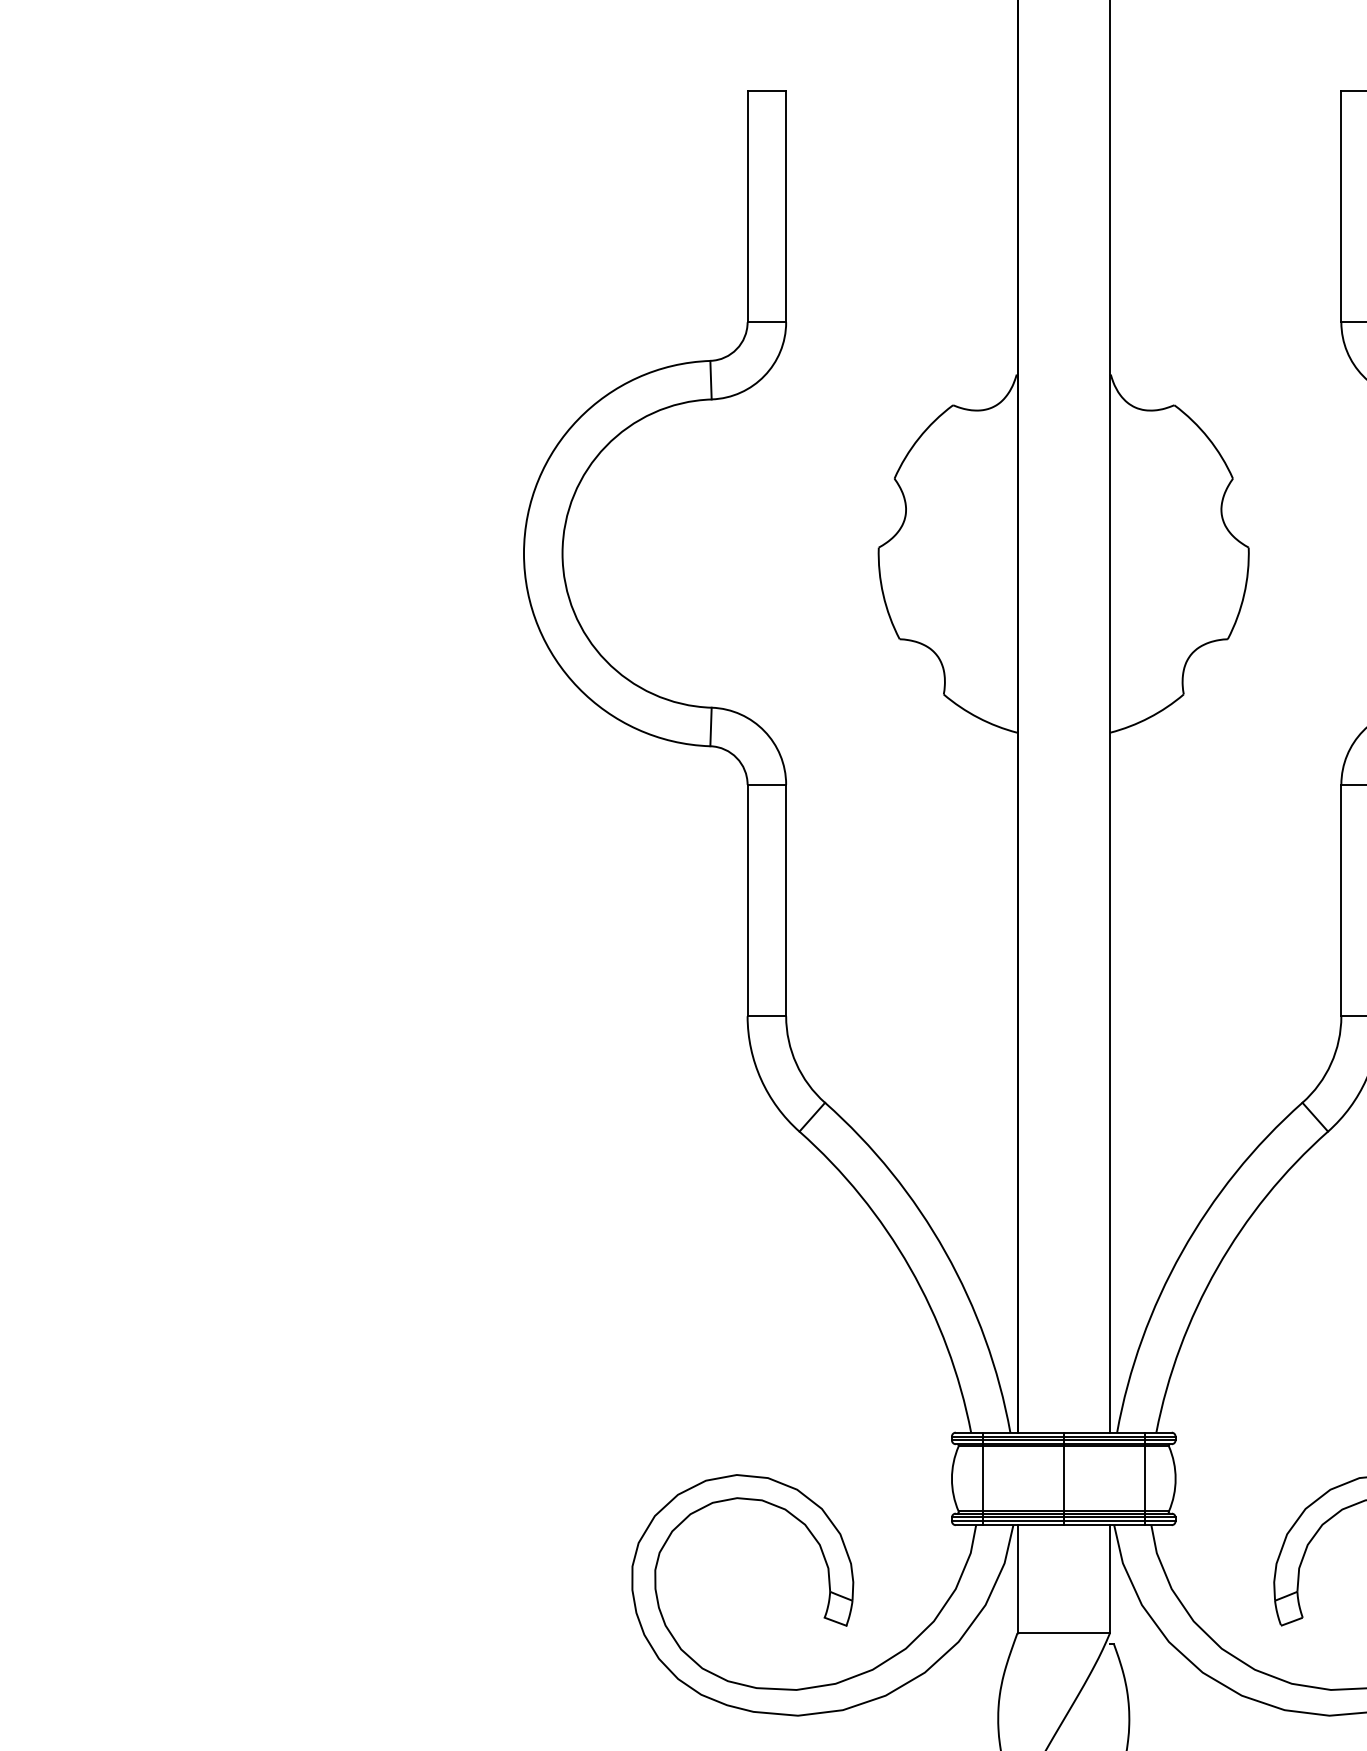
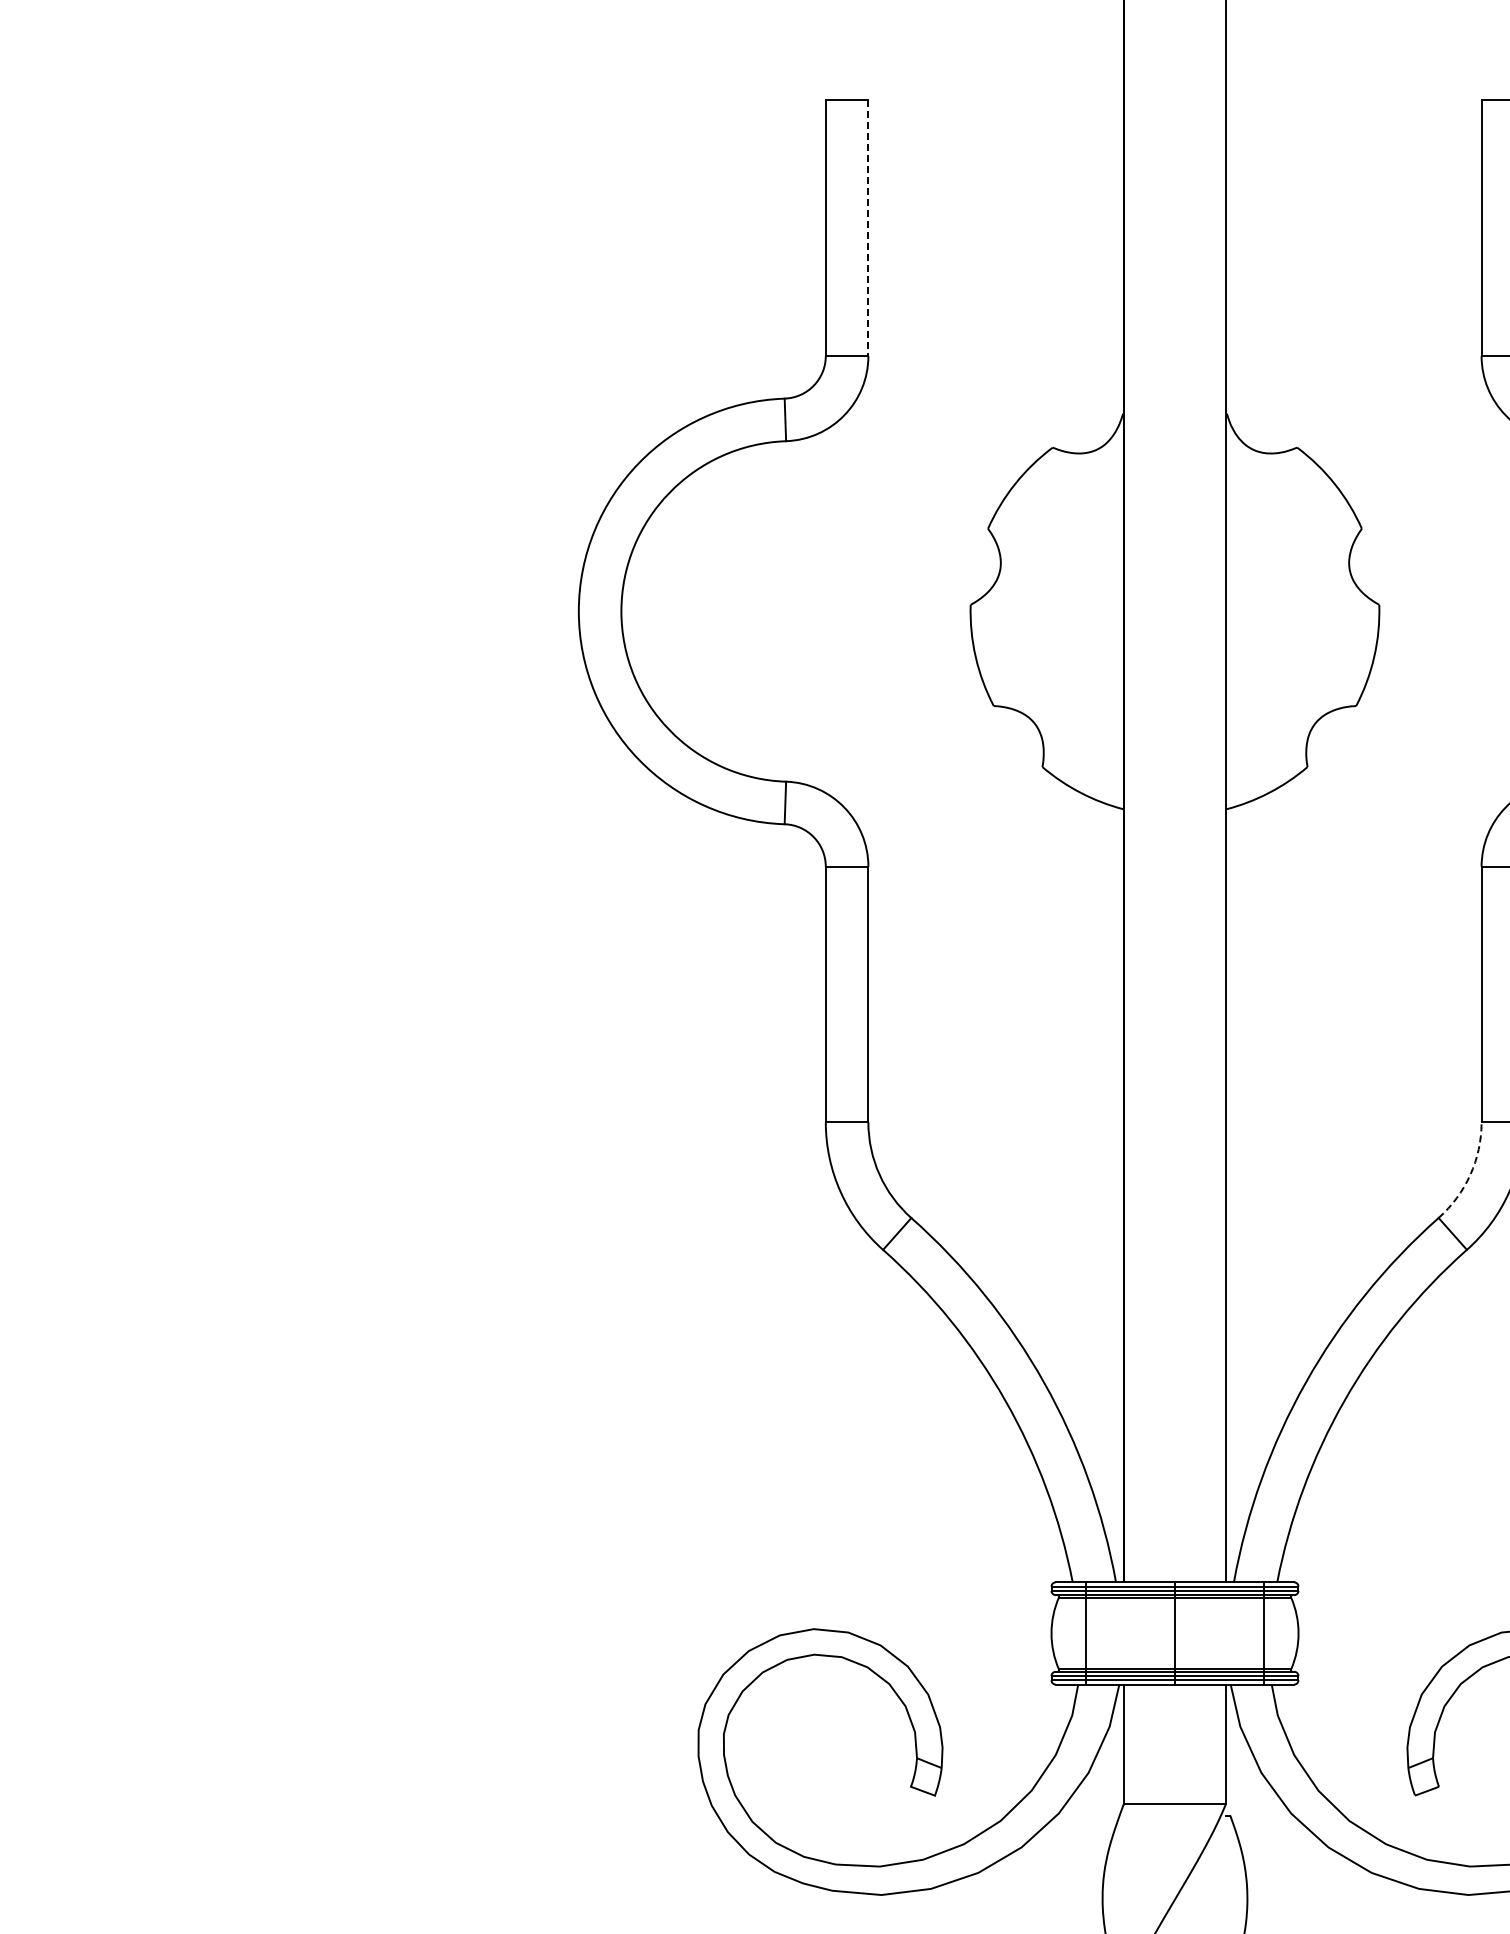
line: (786, 206) -> (868, 228), solid -> dashed
arc: (1331, 1063) -> (1470, 1174), solid -> dashed

